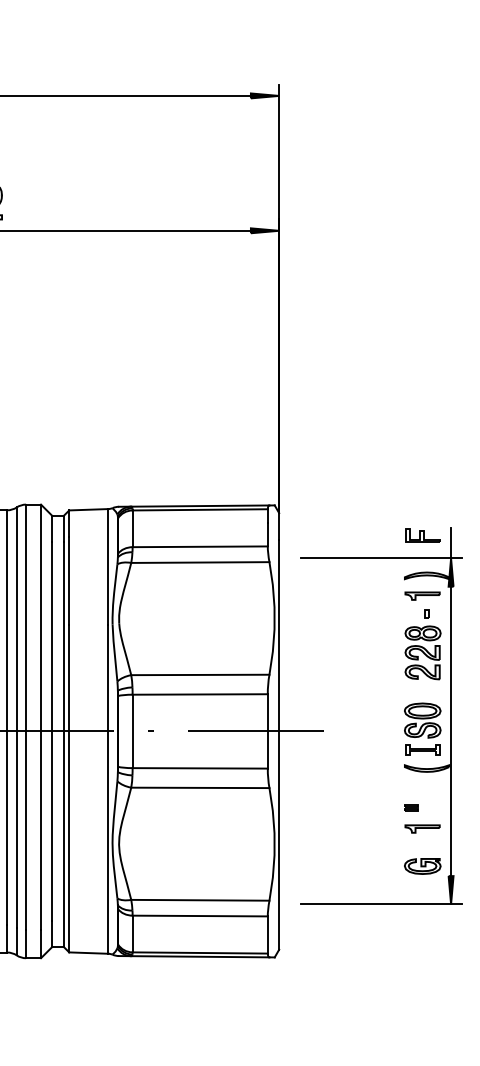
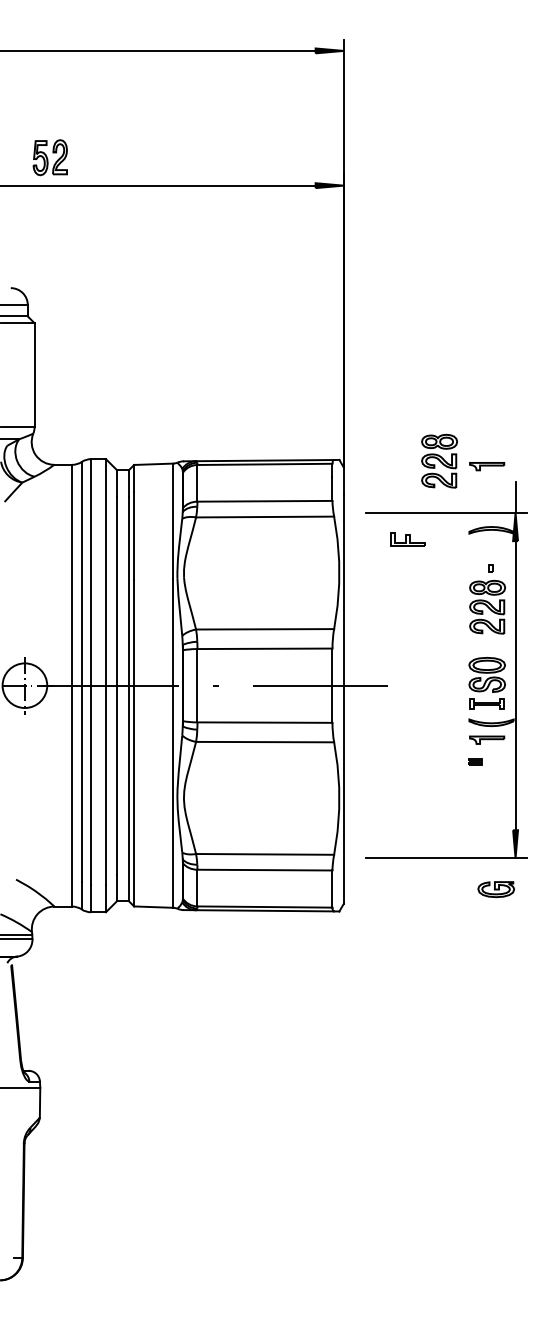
part: (374, 505) -> (439, 460), added
part: (421, 535) -> (407, 539), moved
part: (422, 596) -> (487, 466), moved
part: (422, 828) -> (487, 739), moved
part: (421, 866) -> (495, 889), moved

